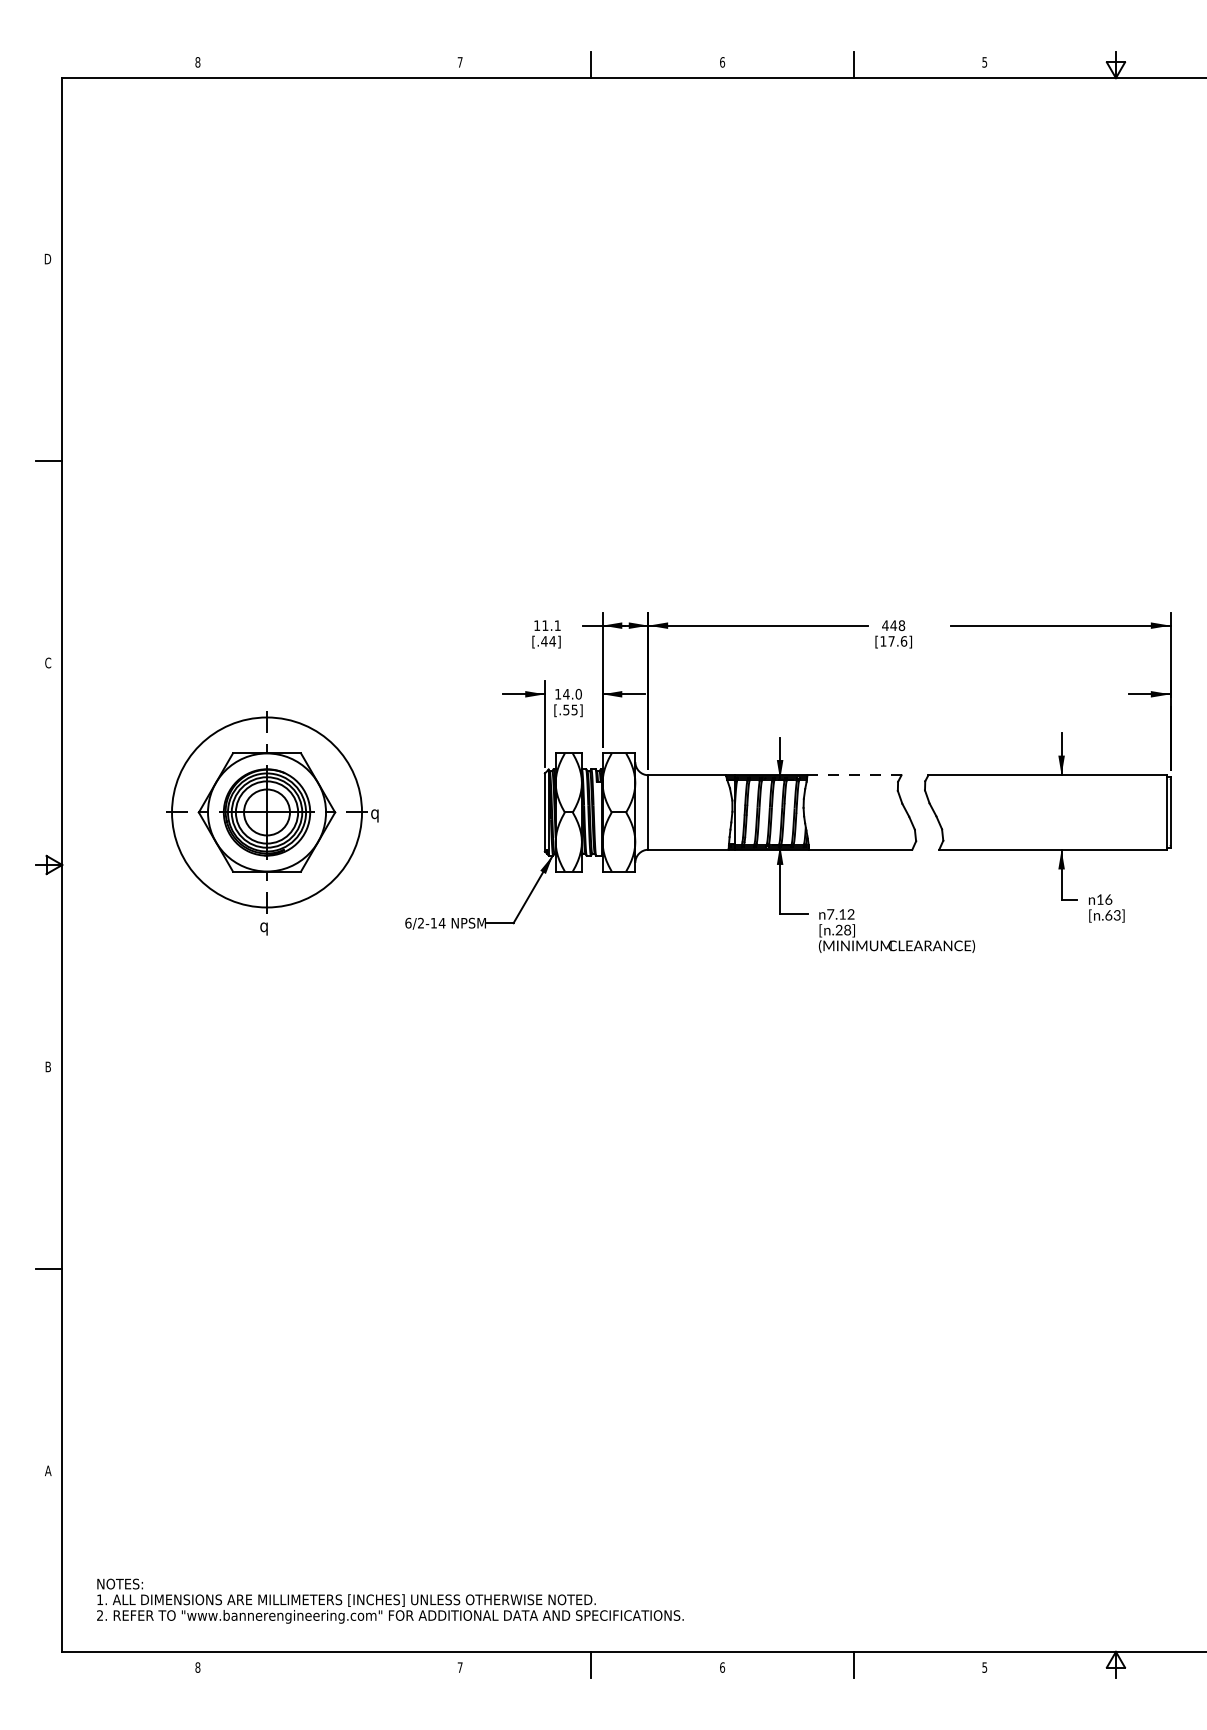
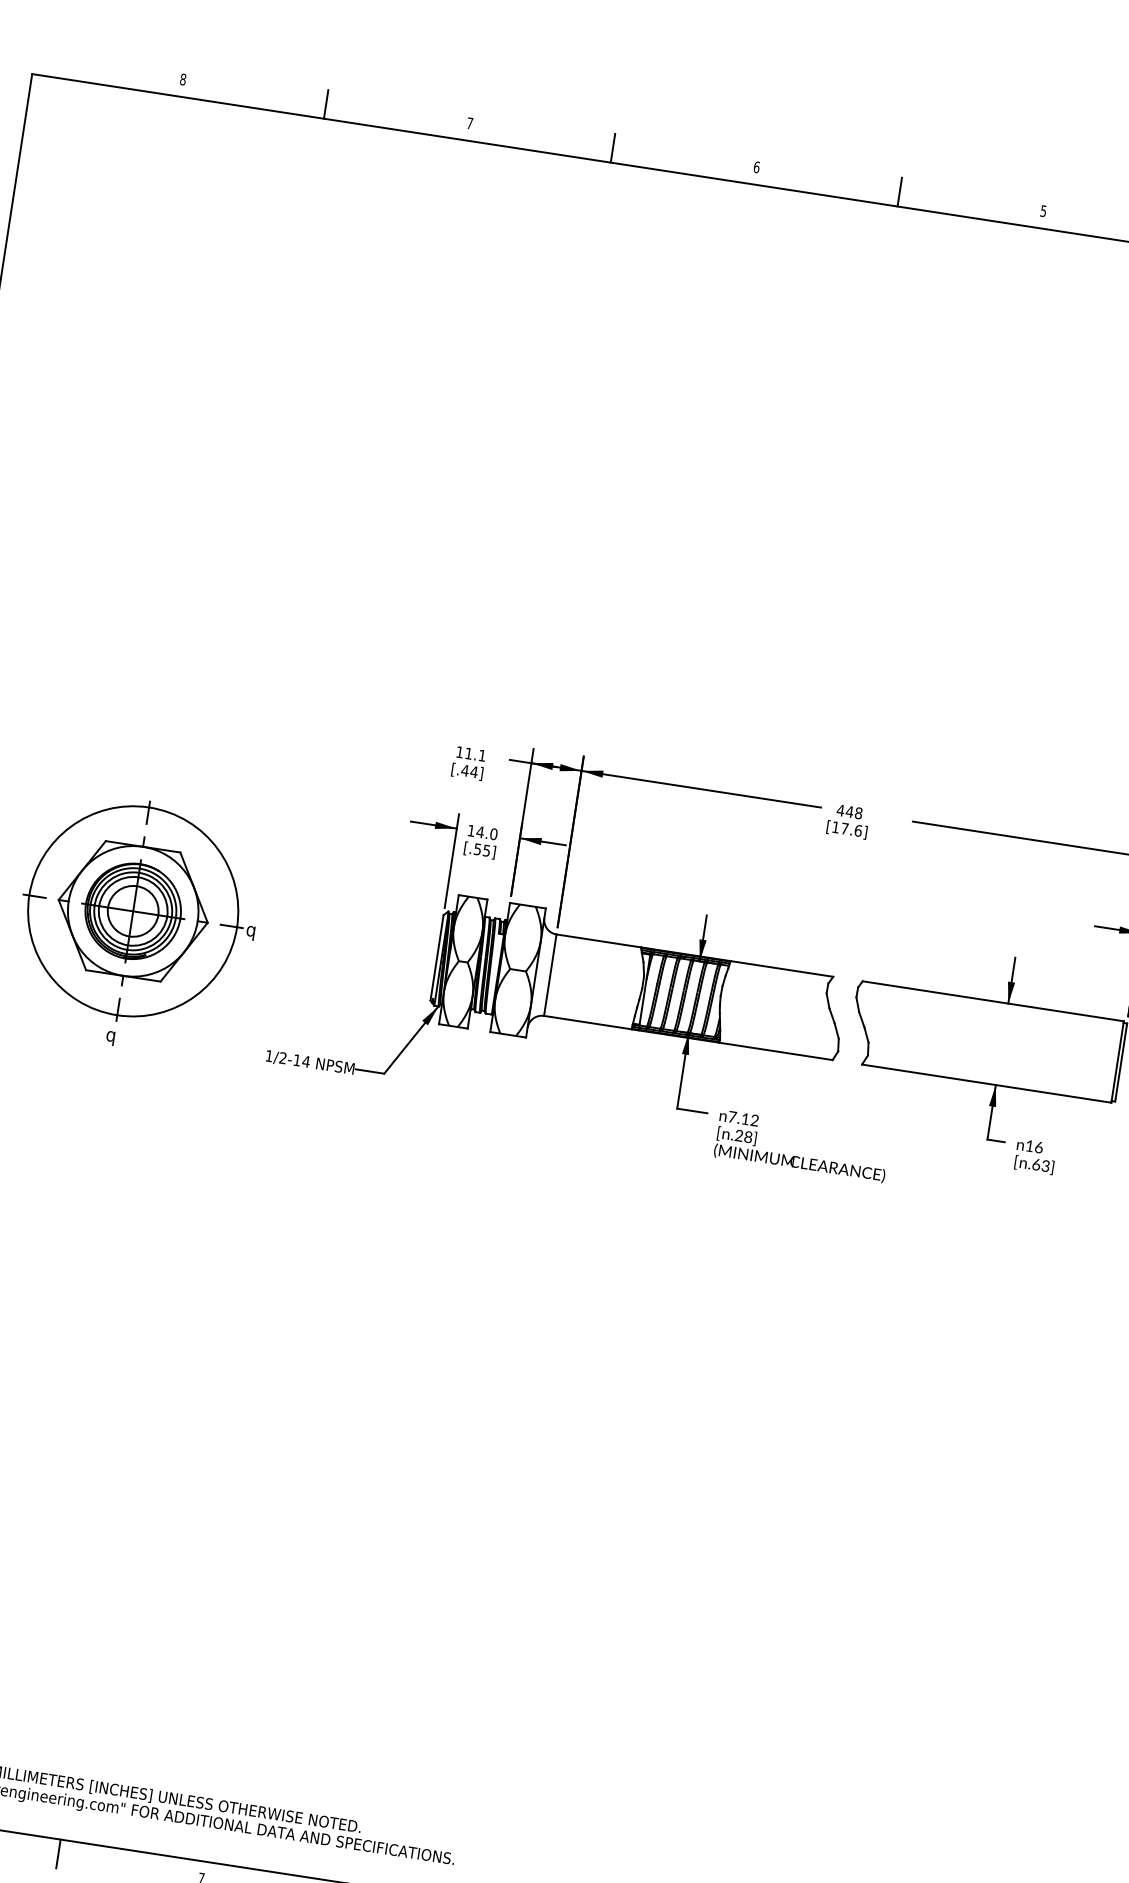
line: (329, 64) -> (326, 103), added
line: (855, 775) -> (782, 969), dashed -> solid
text: (408, 922) -> (269, 1055), 6/2-14 -> 1/2-14
line: (329, 1664) -> (58, 1853), added

